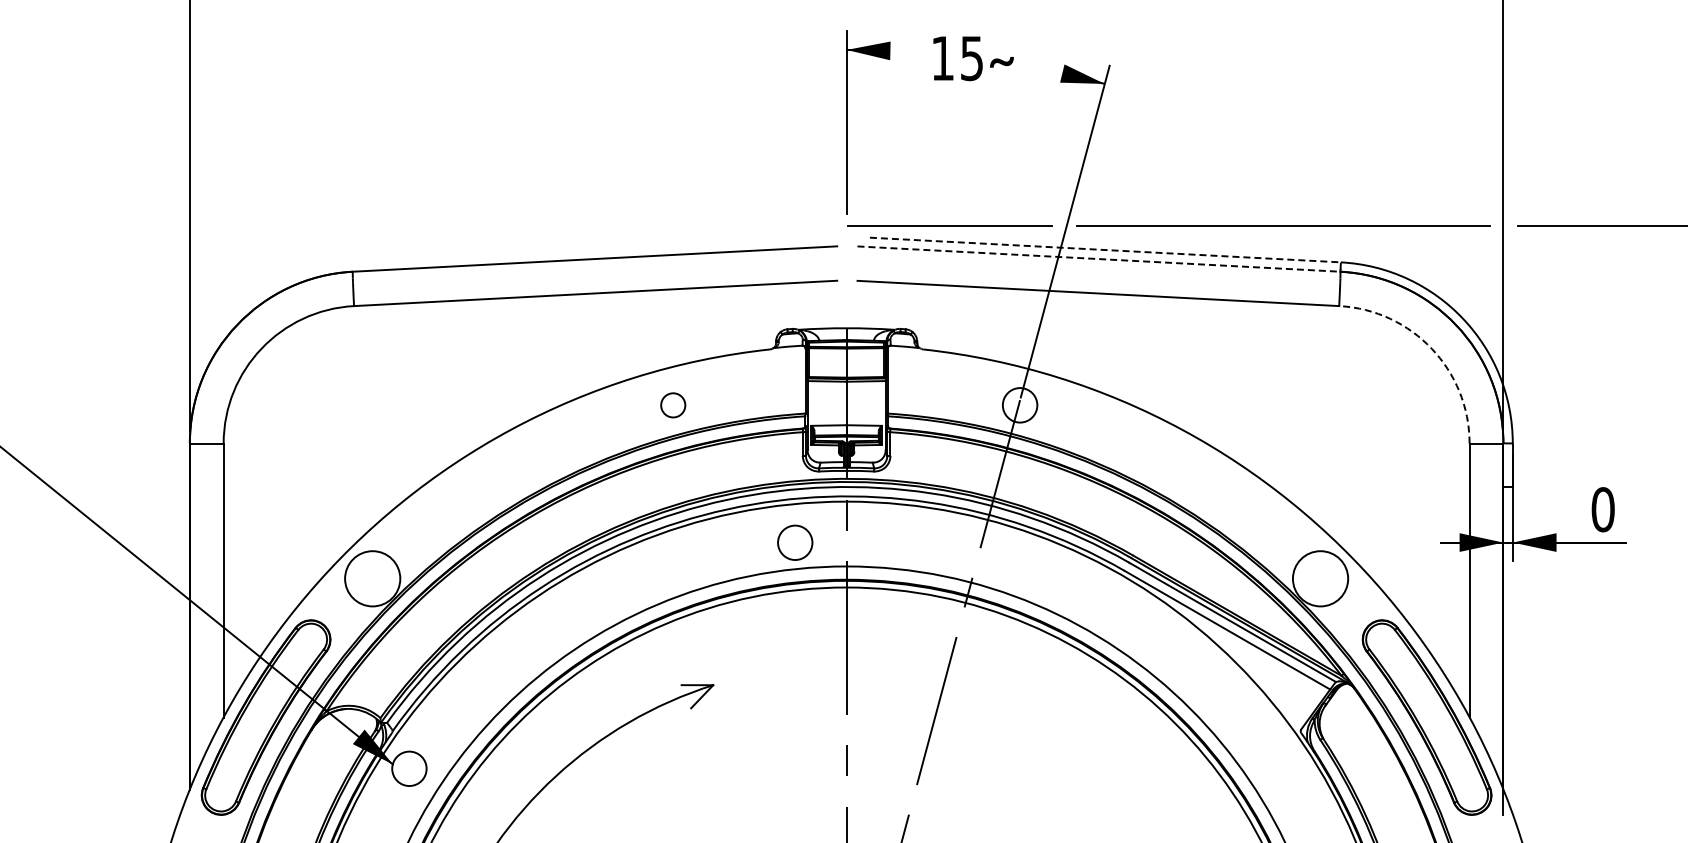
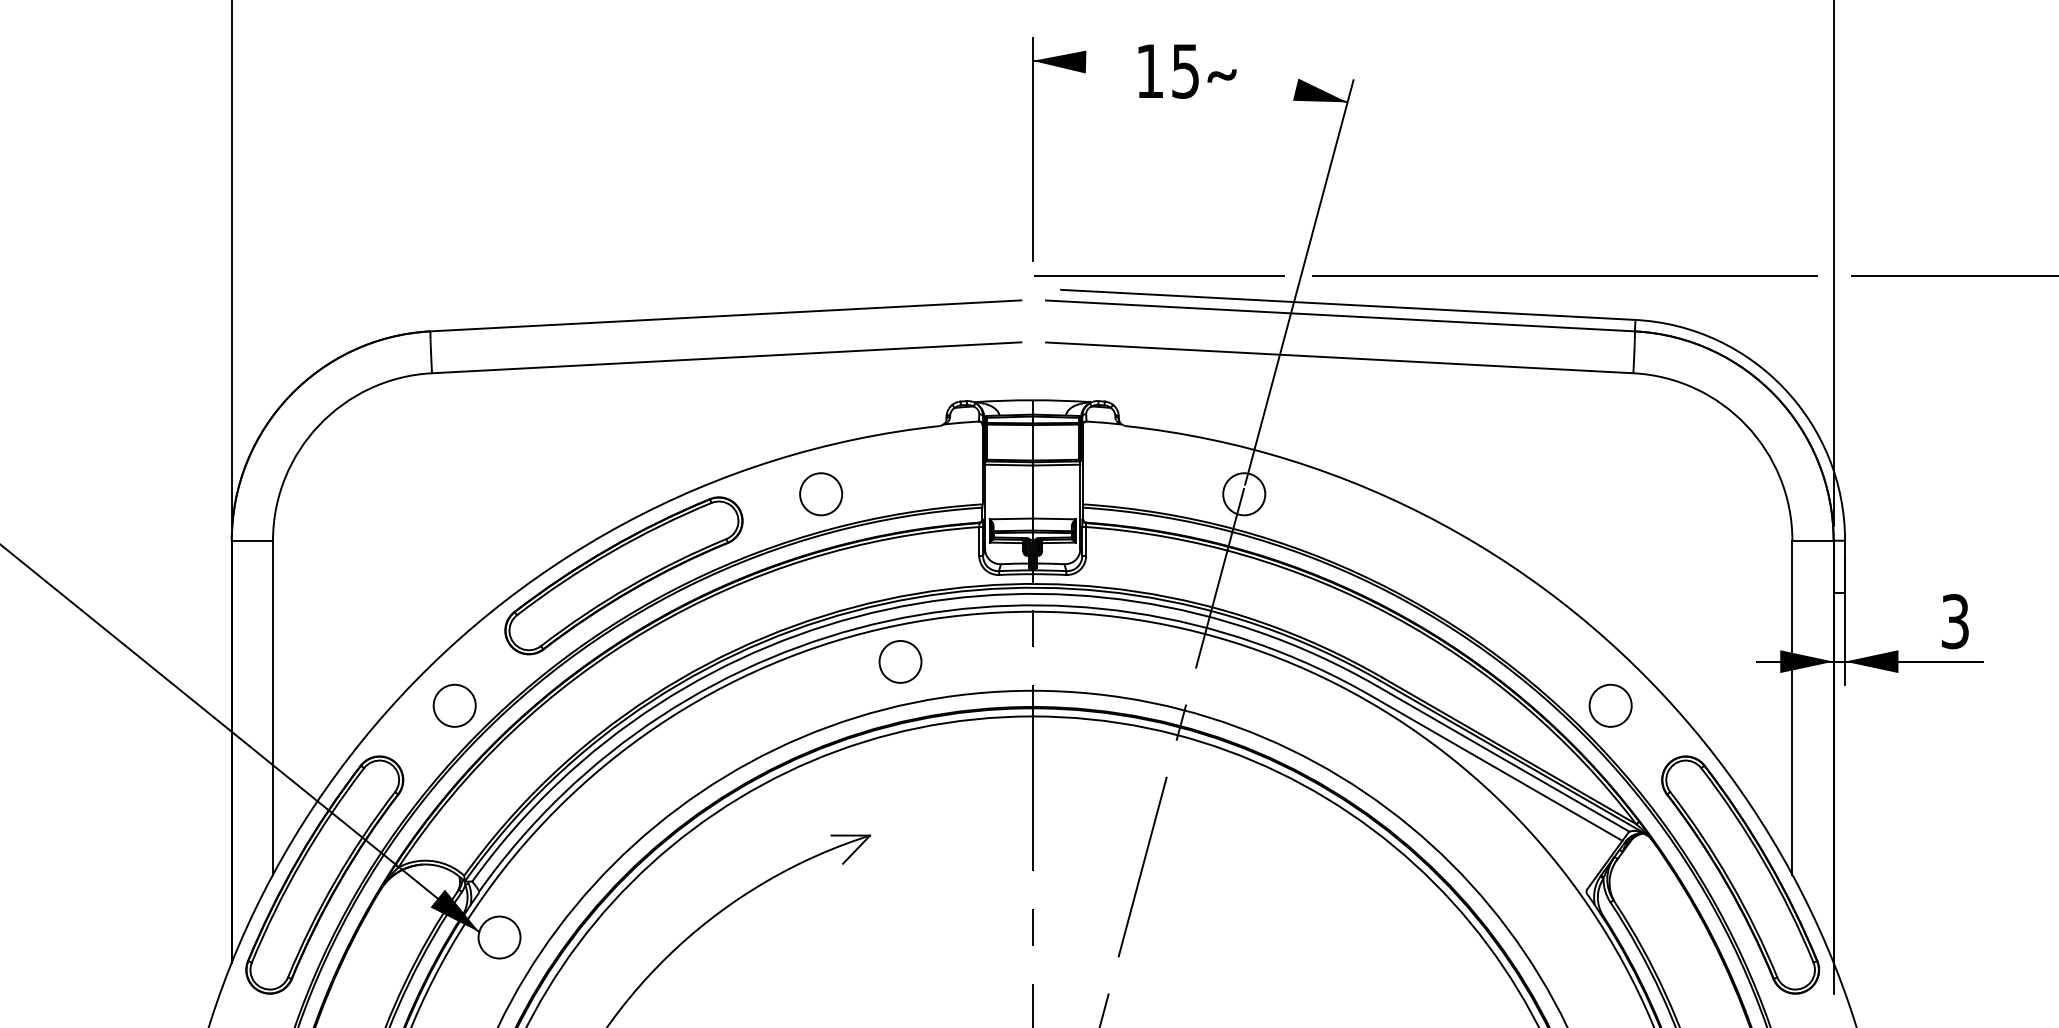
line: (1105, 250) -> (1348, 305), dashed -> solid
line: (1098, 259) -> (1339, 316), dashed -> solid
arc: (1431, 348) -> (1745, 424), dashed -> solid
circle: (673, 405) -> (821, 494), size x1.43
part: (511, 471) -> (624, 574), added
text: (1602, 509) -> (1954, 621), 0 -> 3
circle: (795, 542) -> (900, 661), moved
circle: (372, 578) -> (454, 705), size x0.62
circle: (1320, 578) -> (1610, 705), size x0.62

